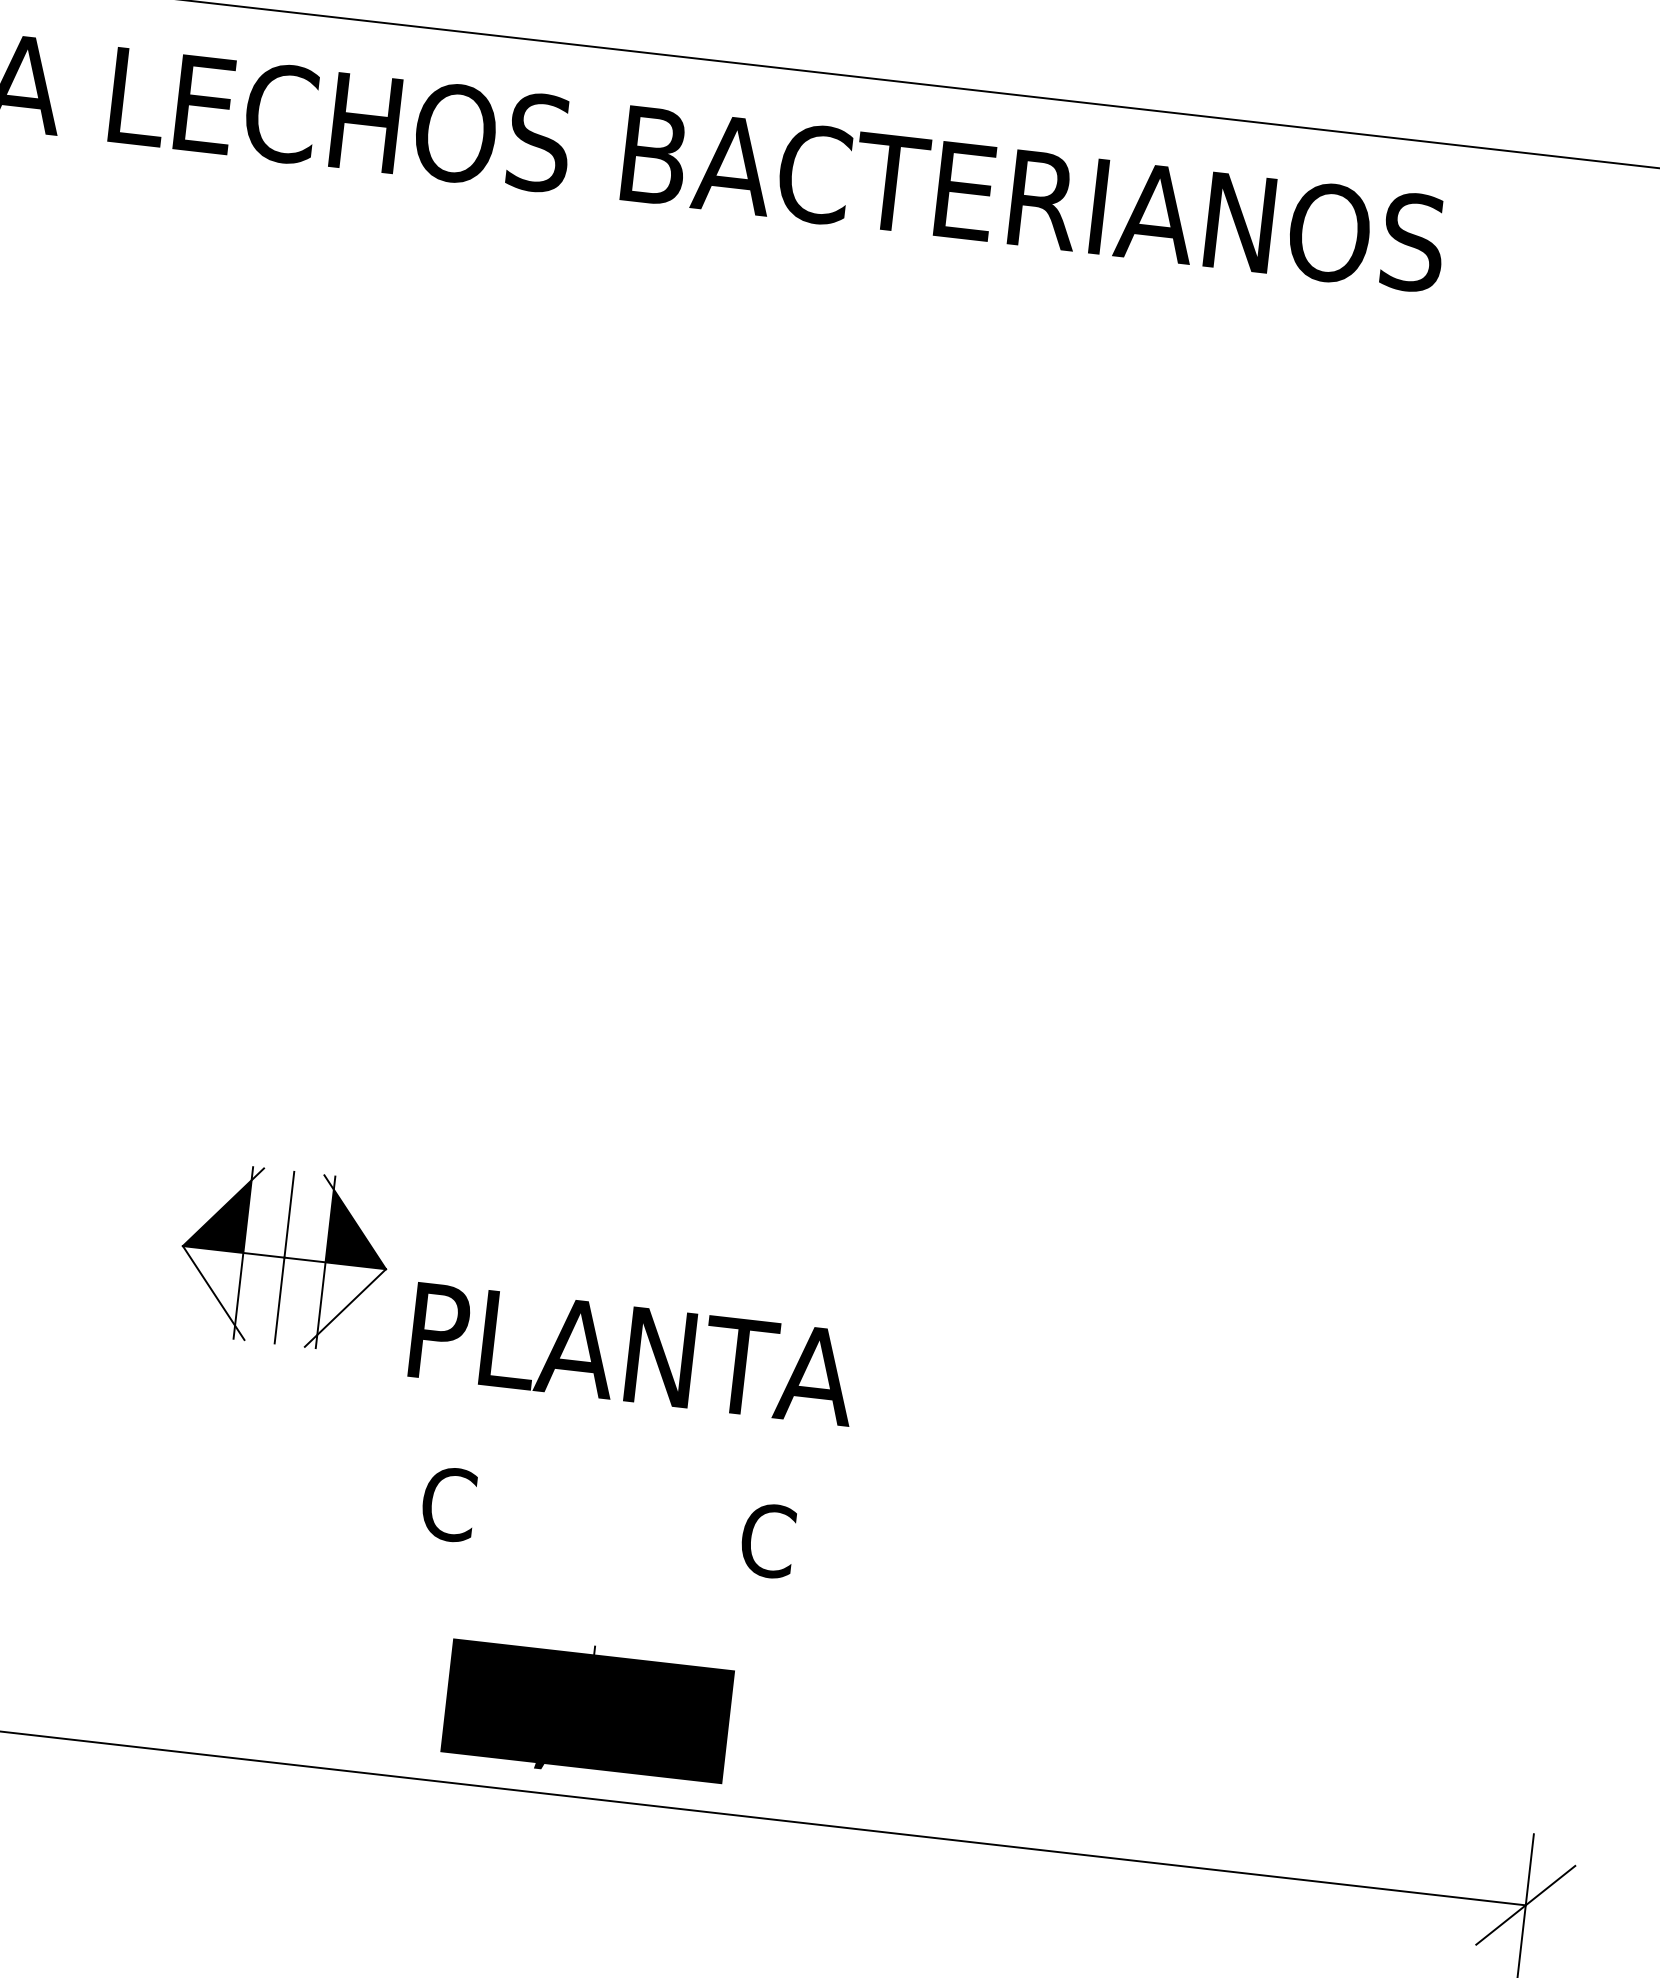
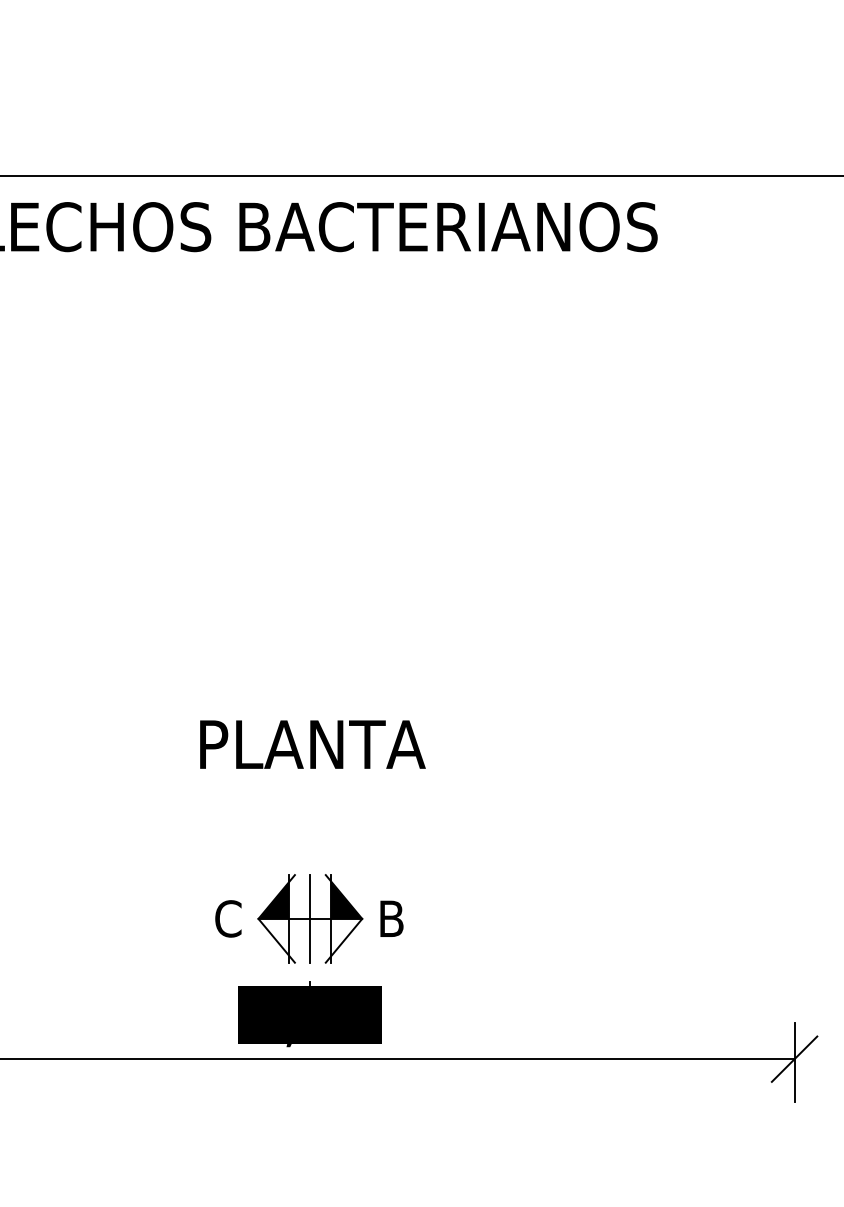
part: (284, 1256) -> (310, 918), moved
text: (632, 1354) -> (312, 744), moved
text: (768, 1539) -> (391, 918), C -> B

